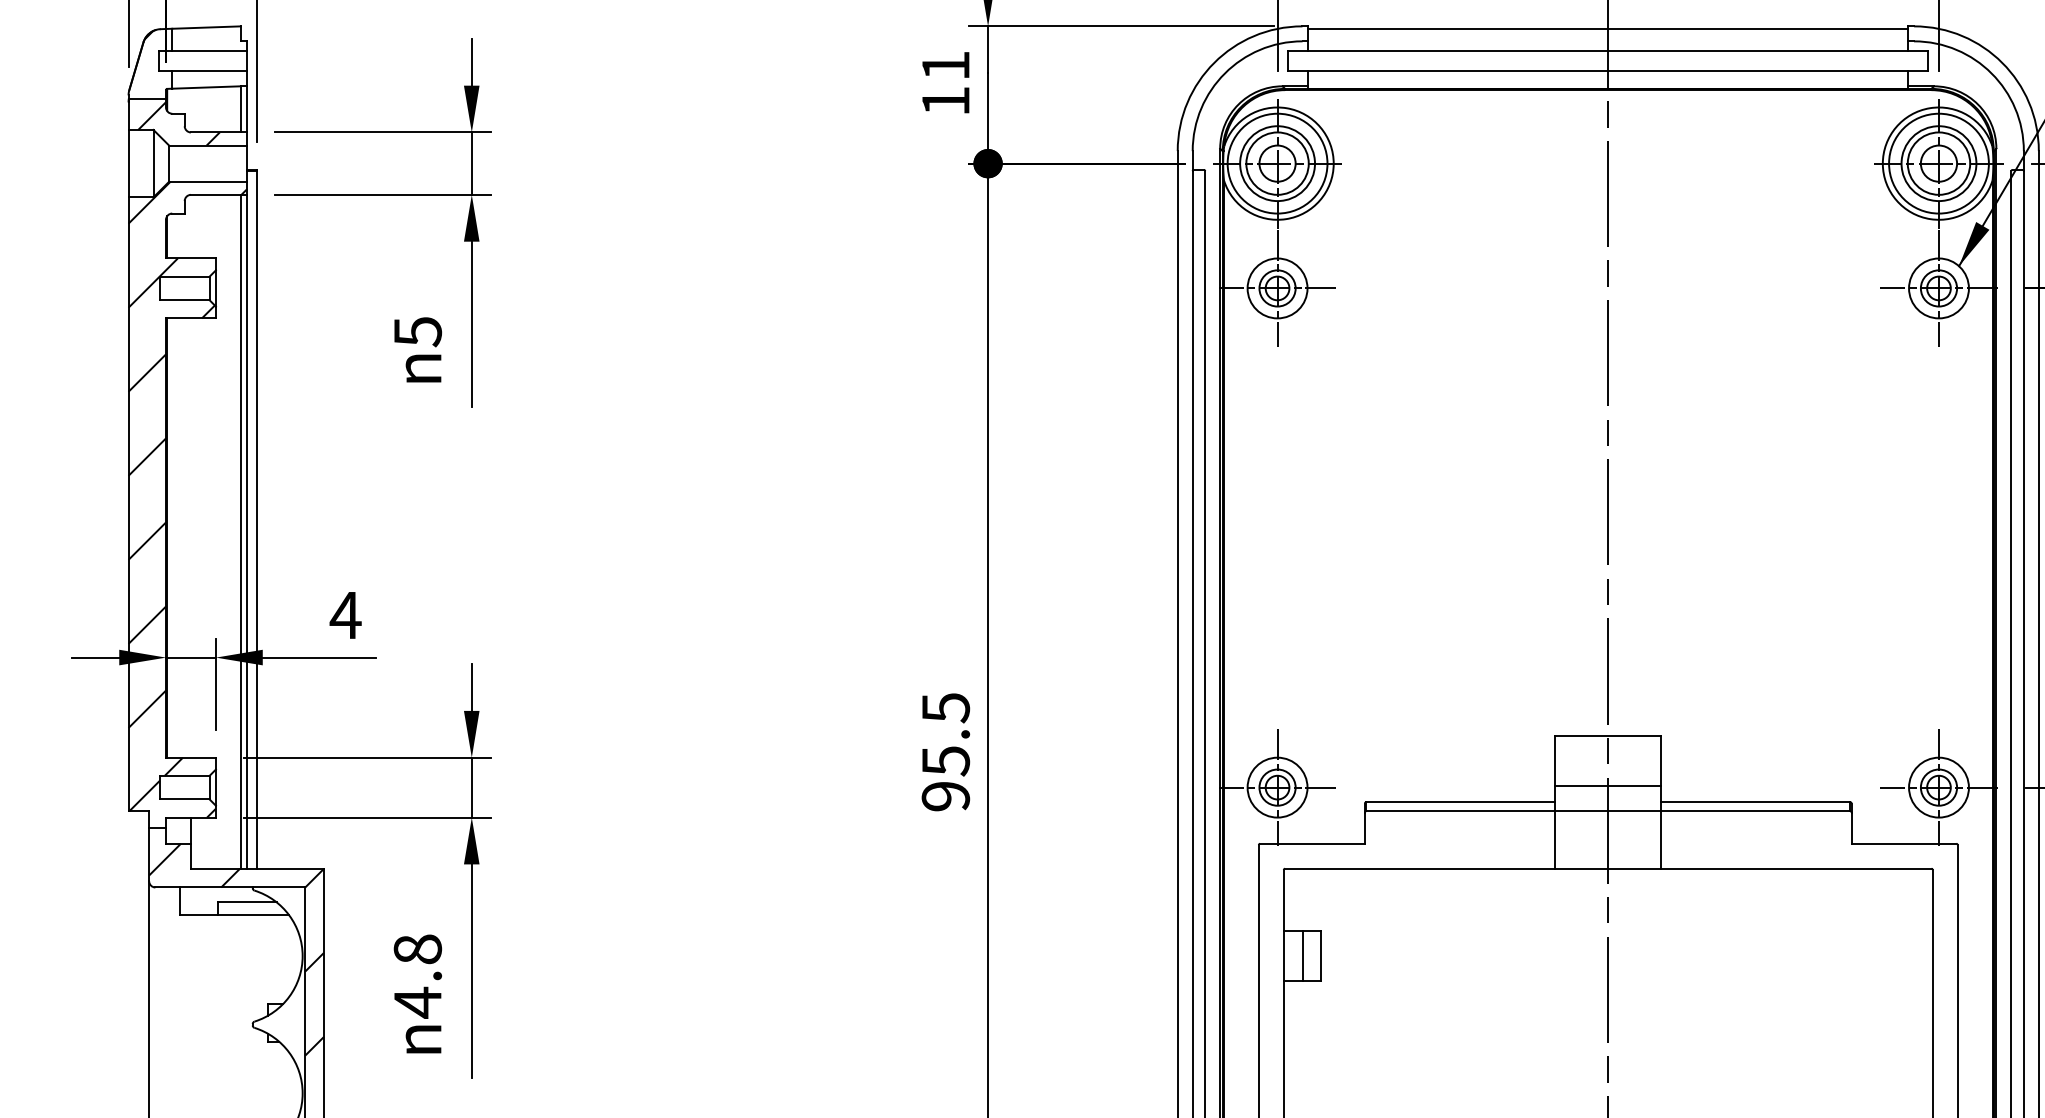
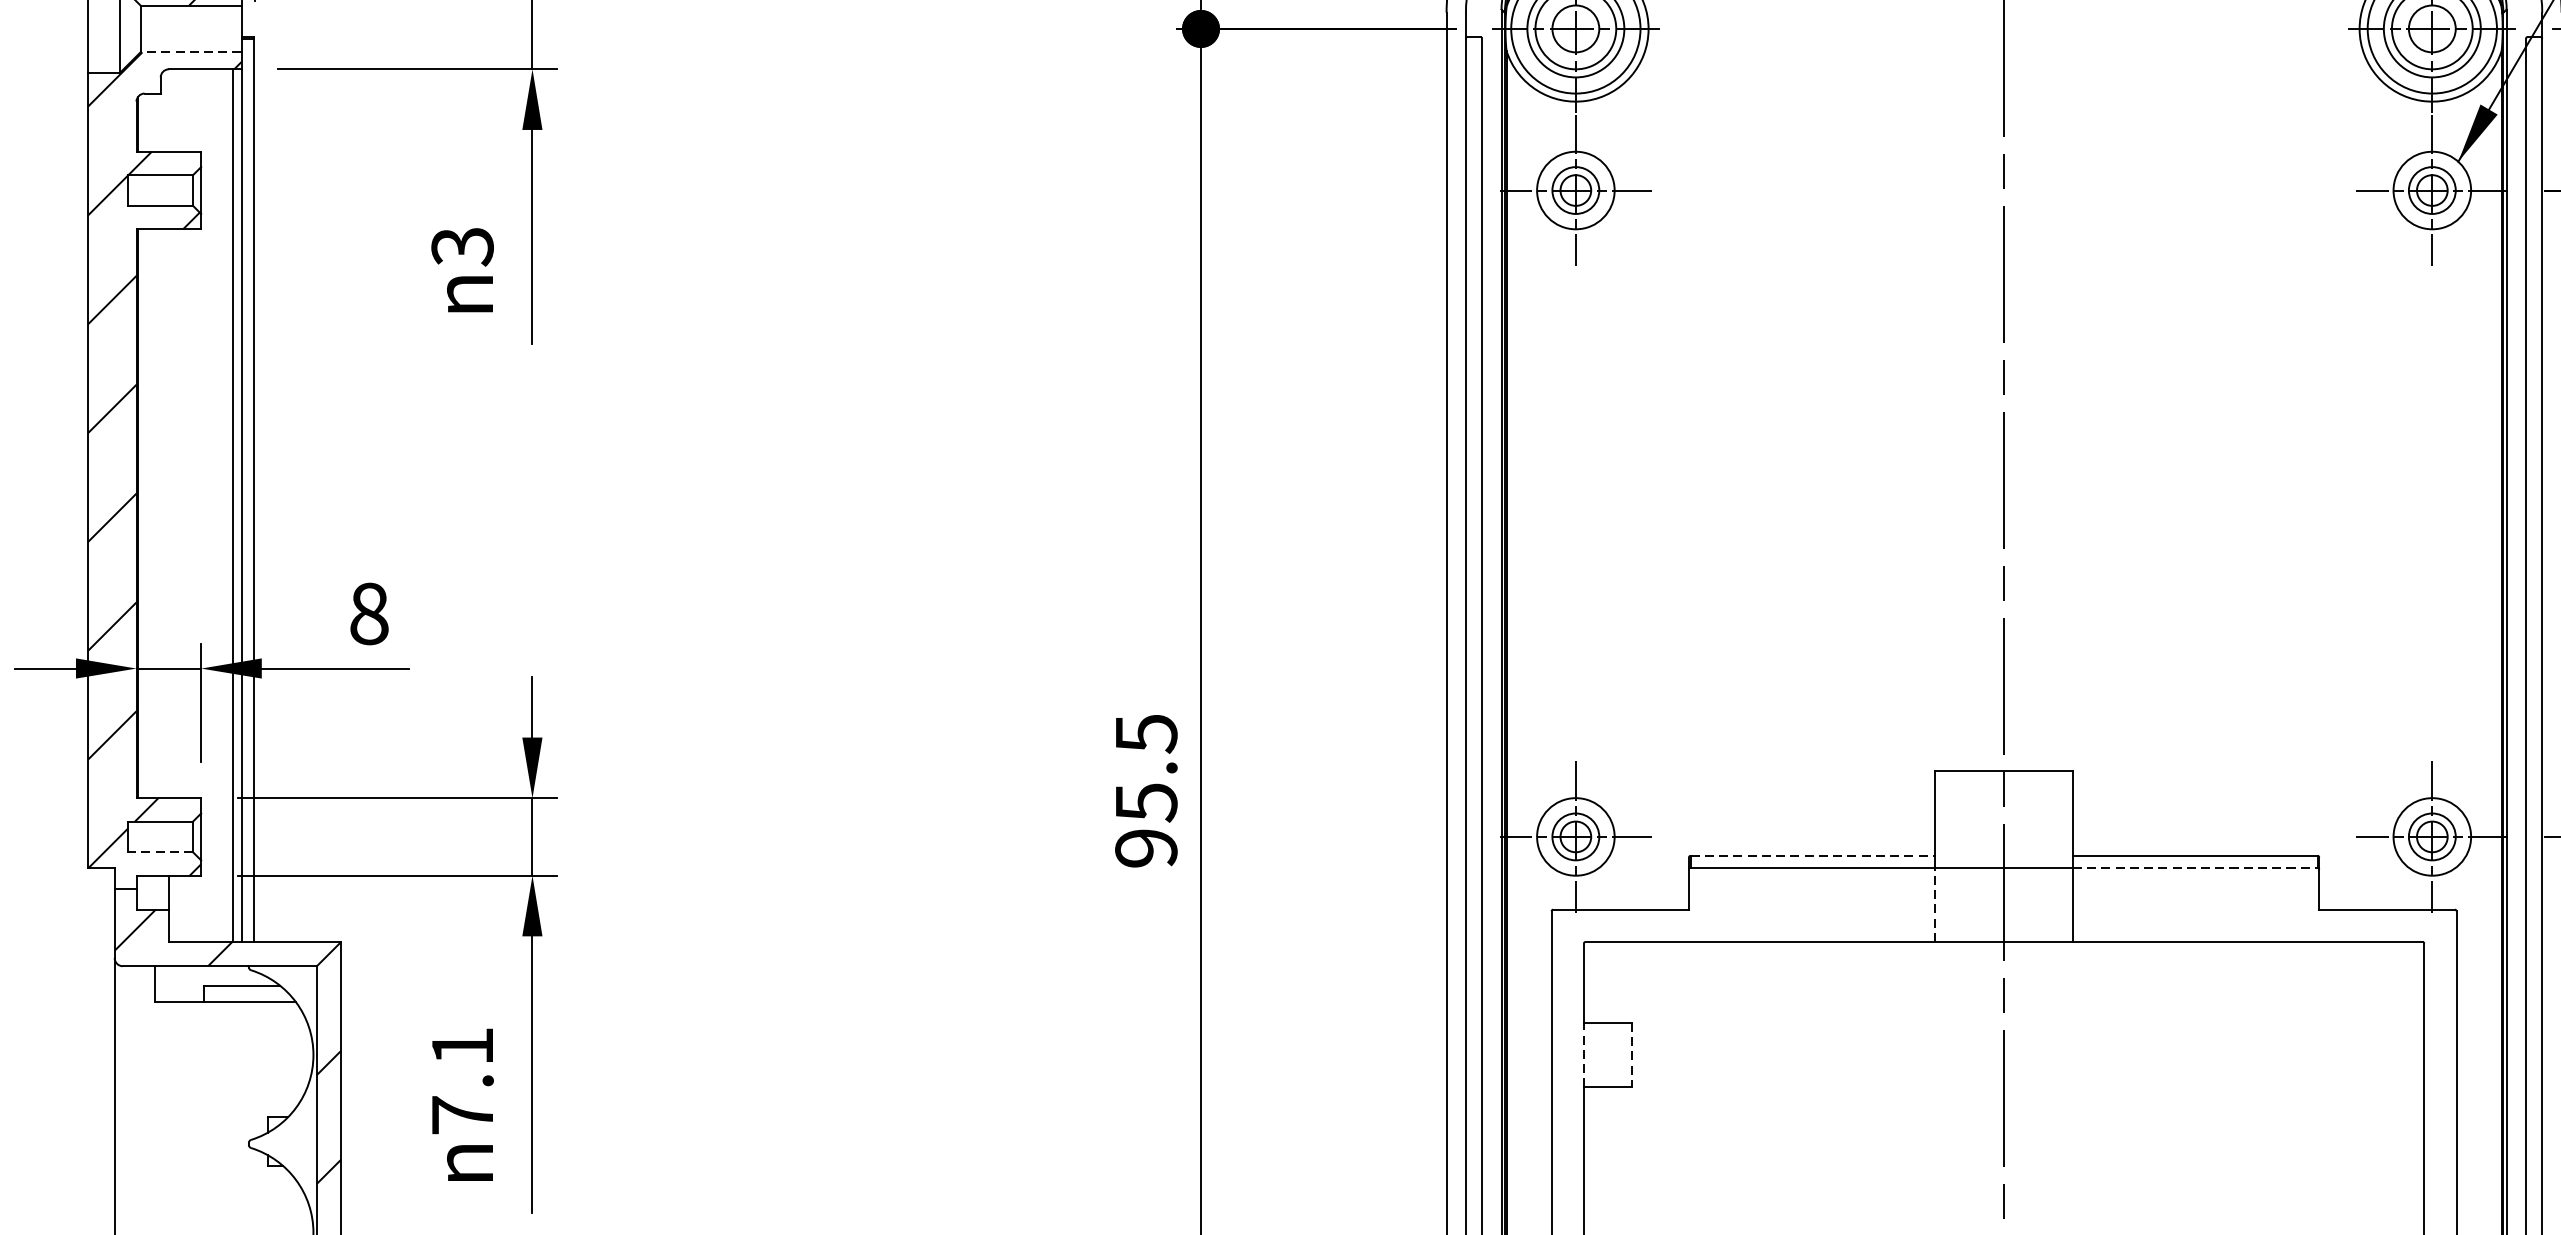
line: (208, 181) -> (191, 52), solid -> dashed
text: (417, 332) -> (462, 247), 5 -> 3
text: (345, 615) -> (368, 614), 4 -> 8
line: (1608, 786) -> (2004, 835), removed
line: (184, 799) -> (160, 852), solid -> dashed
line: (1460, 802) -> (1812, 856), solid -> dashed
line: (1755, 811) -> (2194, 867), solid -> dashed
line: (1555, 840) -> (1935, 905), solid -> dashed
line: (1283, 956) -> (1583, 1055), solid -> dashed
line: (1302, 956) -> (1608, 1055), removed
line: (1321, 956) -> (1632, 1055), solid -> dashed
text: (417, 976) -> (462, 1081), 4.8 -> 7.1

